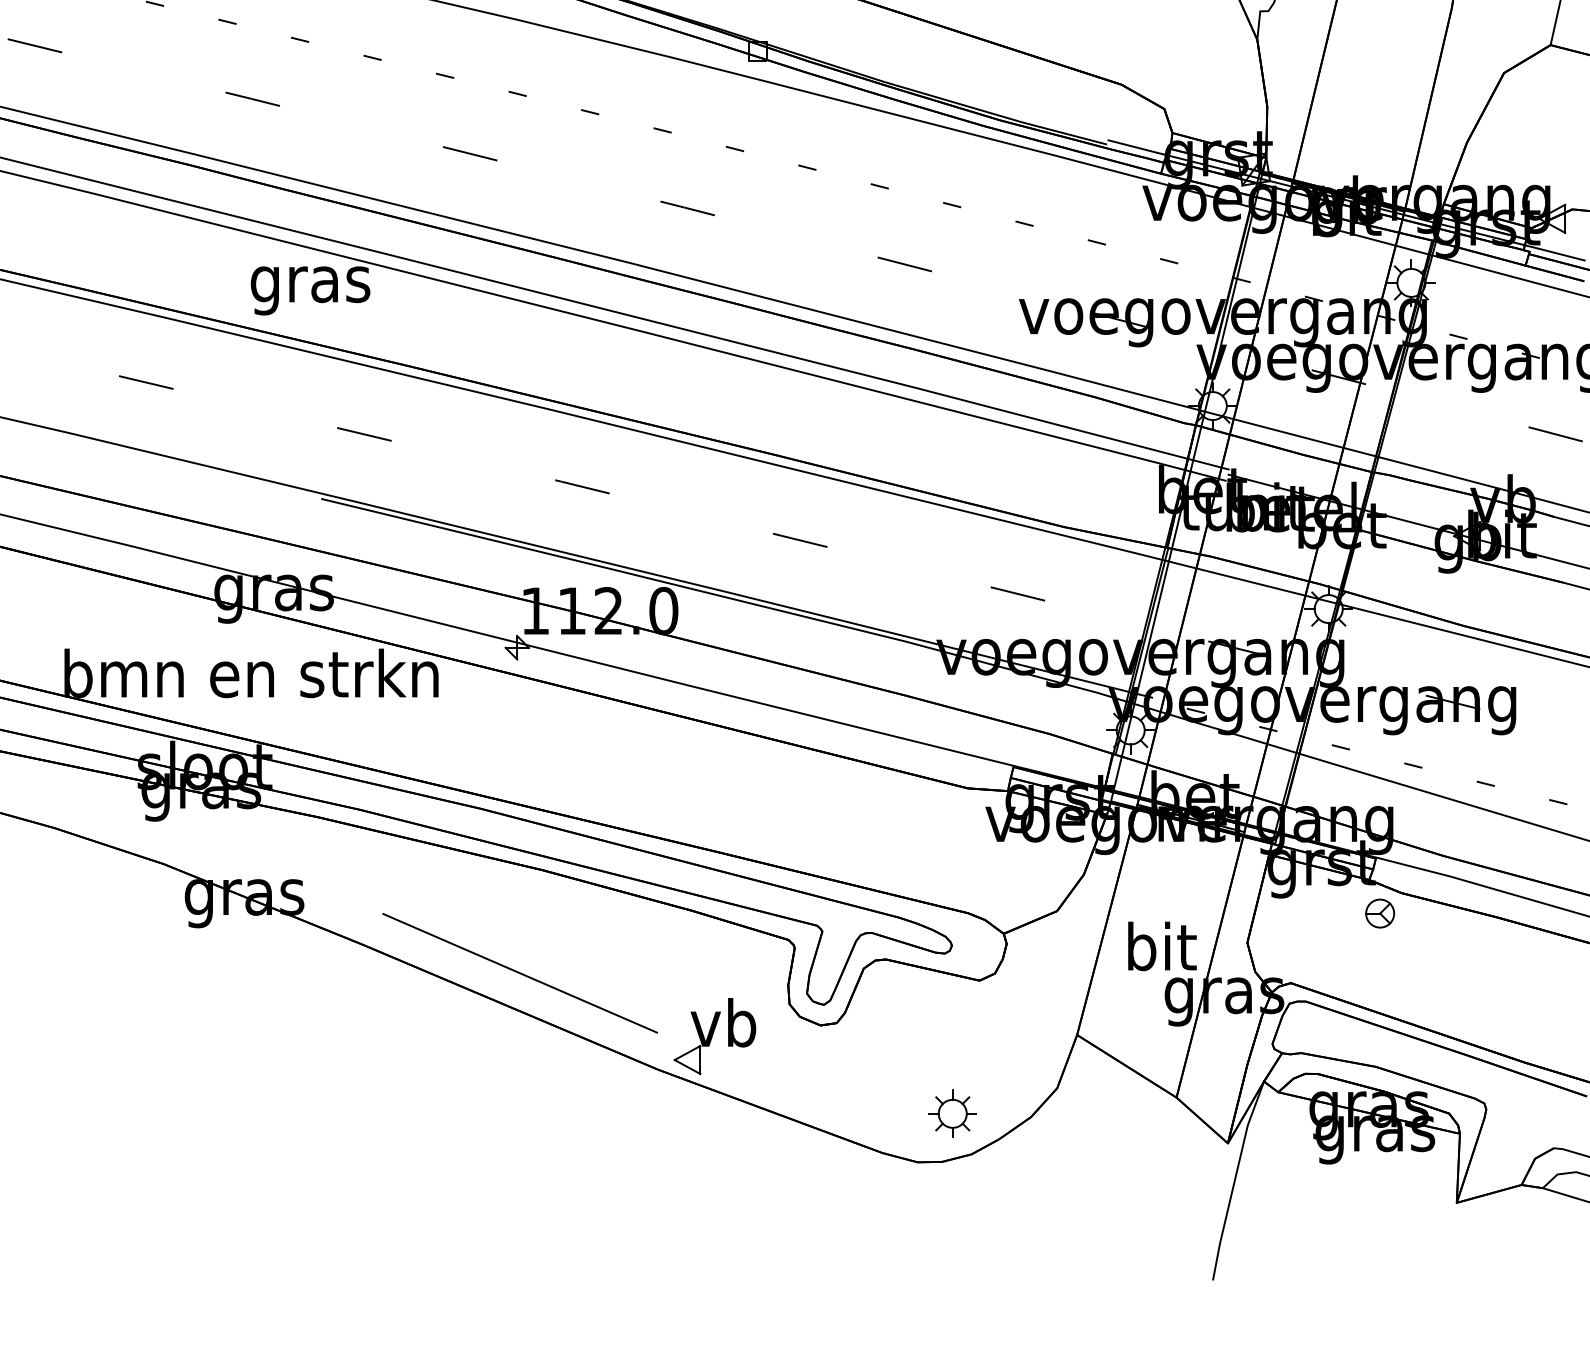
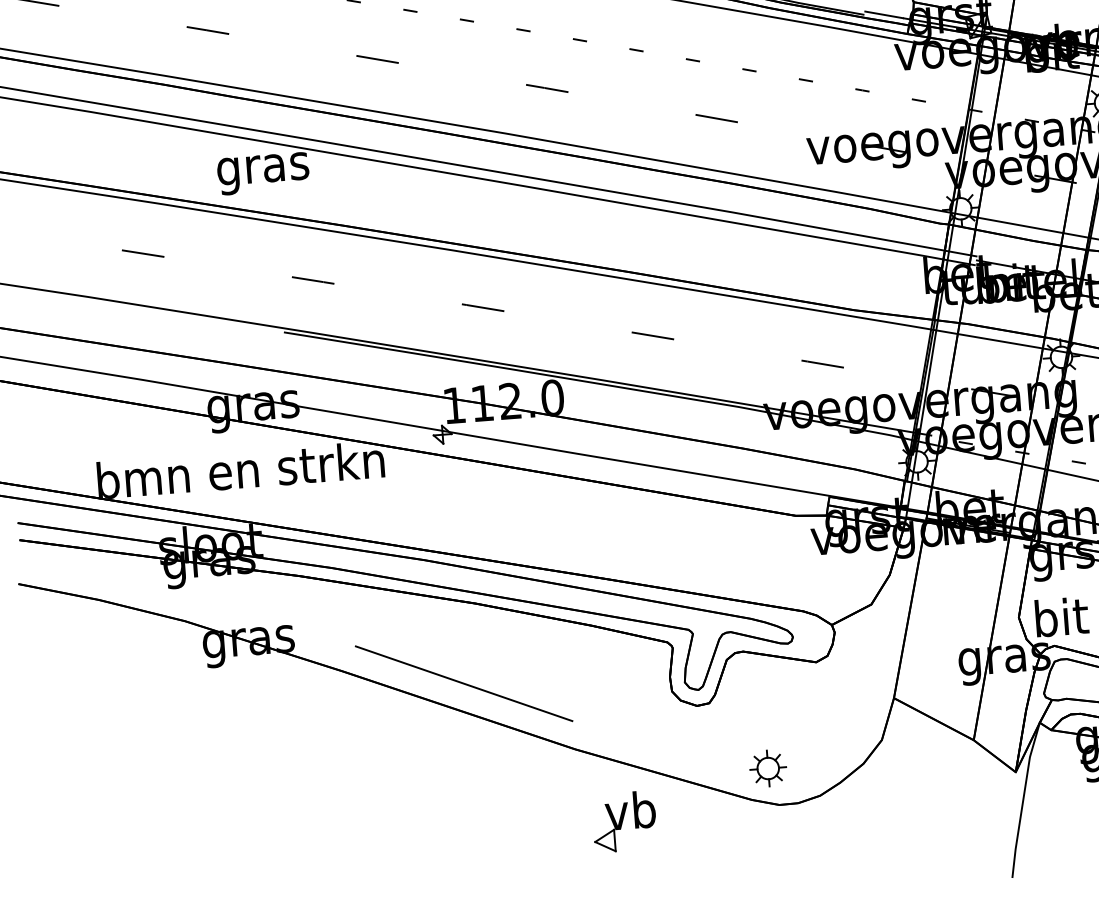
text: (1162, 946) -> (1062, 617), moved
part: (714, 1036) -> (624, 821), moved
part: (952, 1113) -> (768, 768), moved

